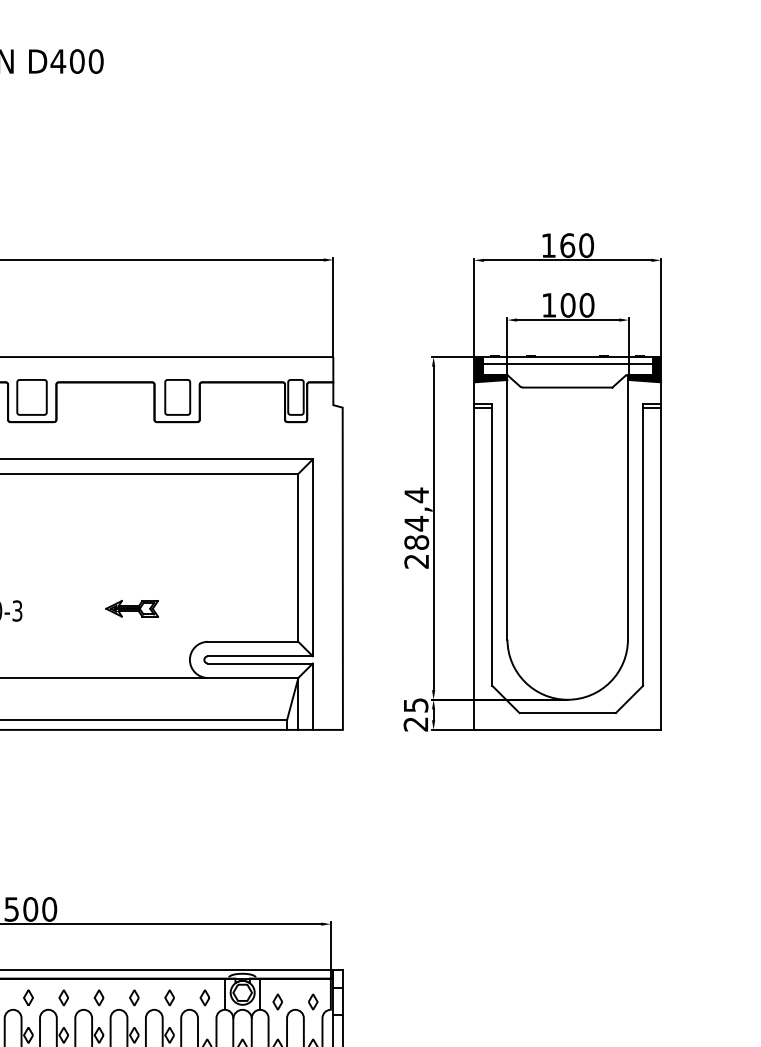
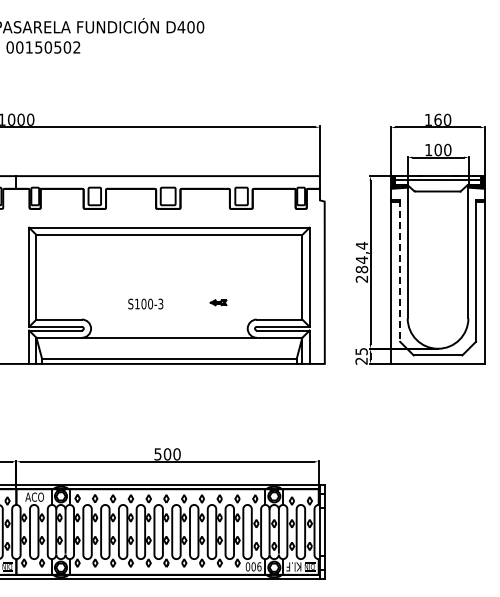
line: (493, 544) -> (400, 270), solid -> dashed
part: (131, 607) -> (218, 302), size x0.6

